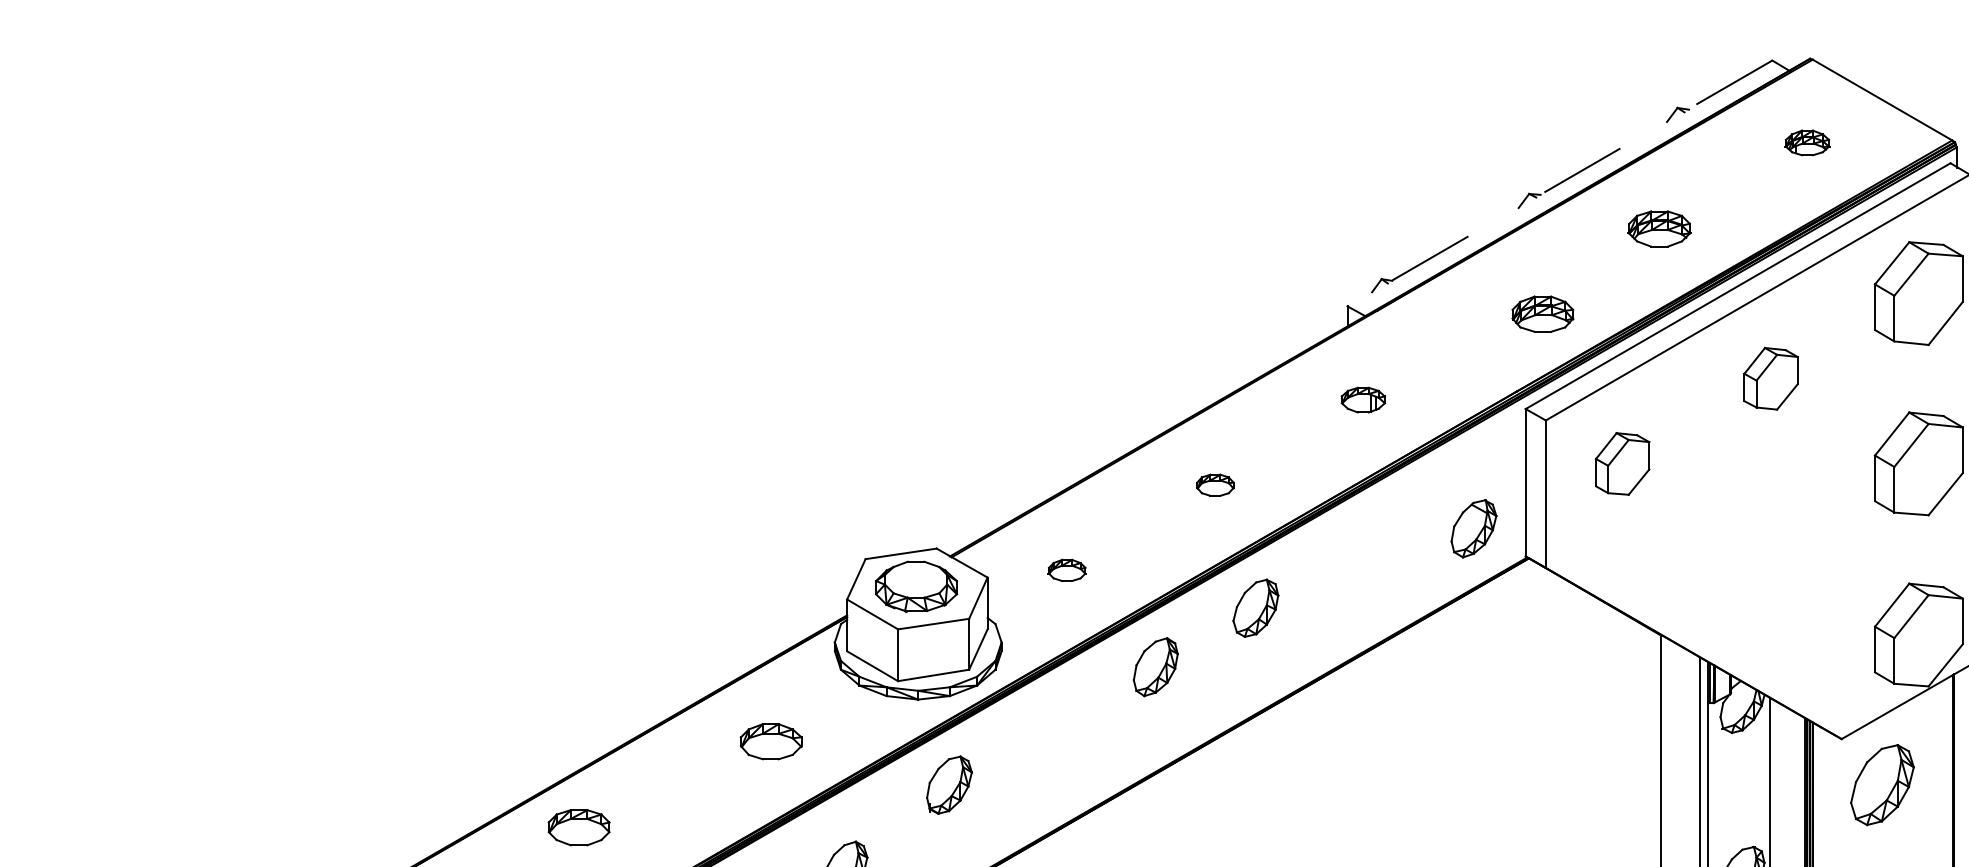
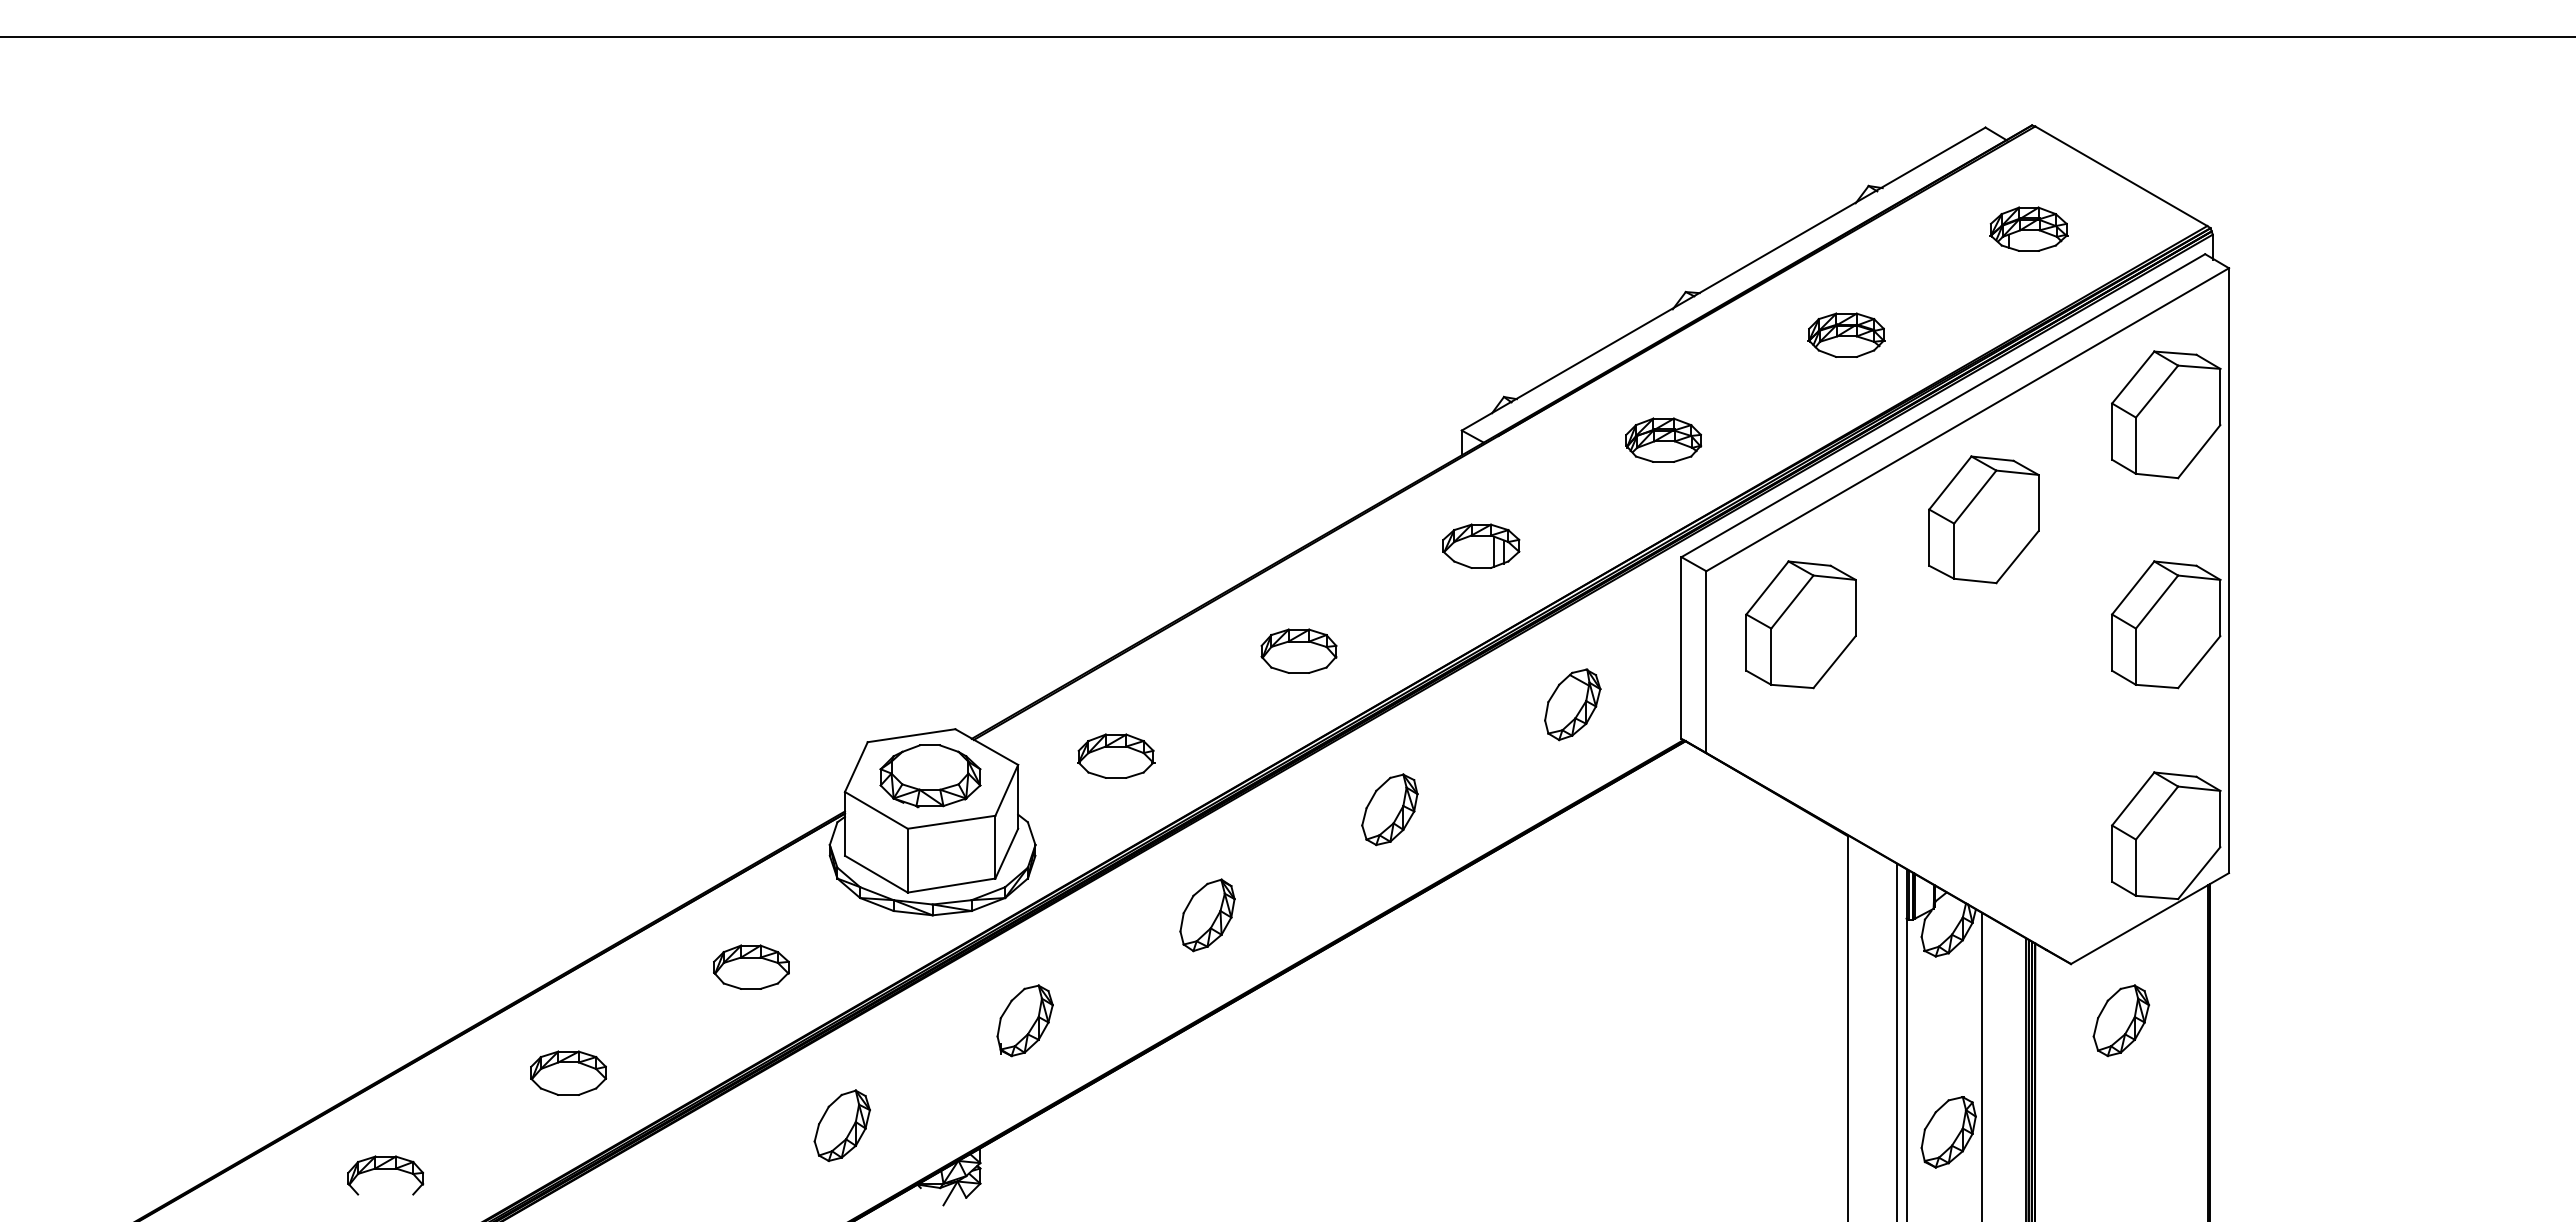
part: (1807, 142) -> (2028, 228), size x1.43
line: (1559, 183) -> (1723, 279), dashed -> solid
part: (1542, 313) -> (1663, 439), moved
part: (1770, 378) -> (1983, 519), size x1.67
part: (1363, 399) -> (1481, 545), size x1.43
part: (1622, 463) -> (1800, 624), size x1.67
part: (1215, 484) -> (1298, 650), size x1.67
part: (1473, 528) -> (1572, 704), moved
part: (1067, 569) -> (1116, 755), size x1.67
part: (1255, 608) -> (1389, 809), moved
part: (1155, 667) -> (1207, 915), moved
part: (948, 784) -> (1024, 1020), moved
part: (1882, 784) -> (2121, 1020), size x0.71
part: (579, 827) -> (568, 1072), moved

